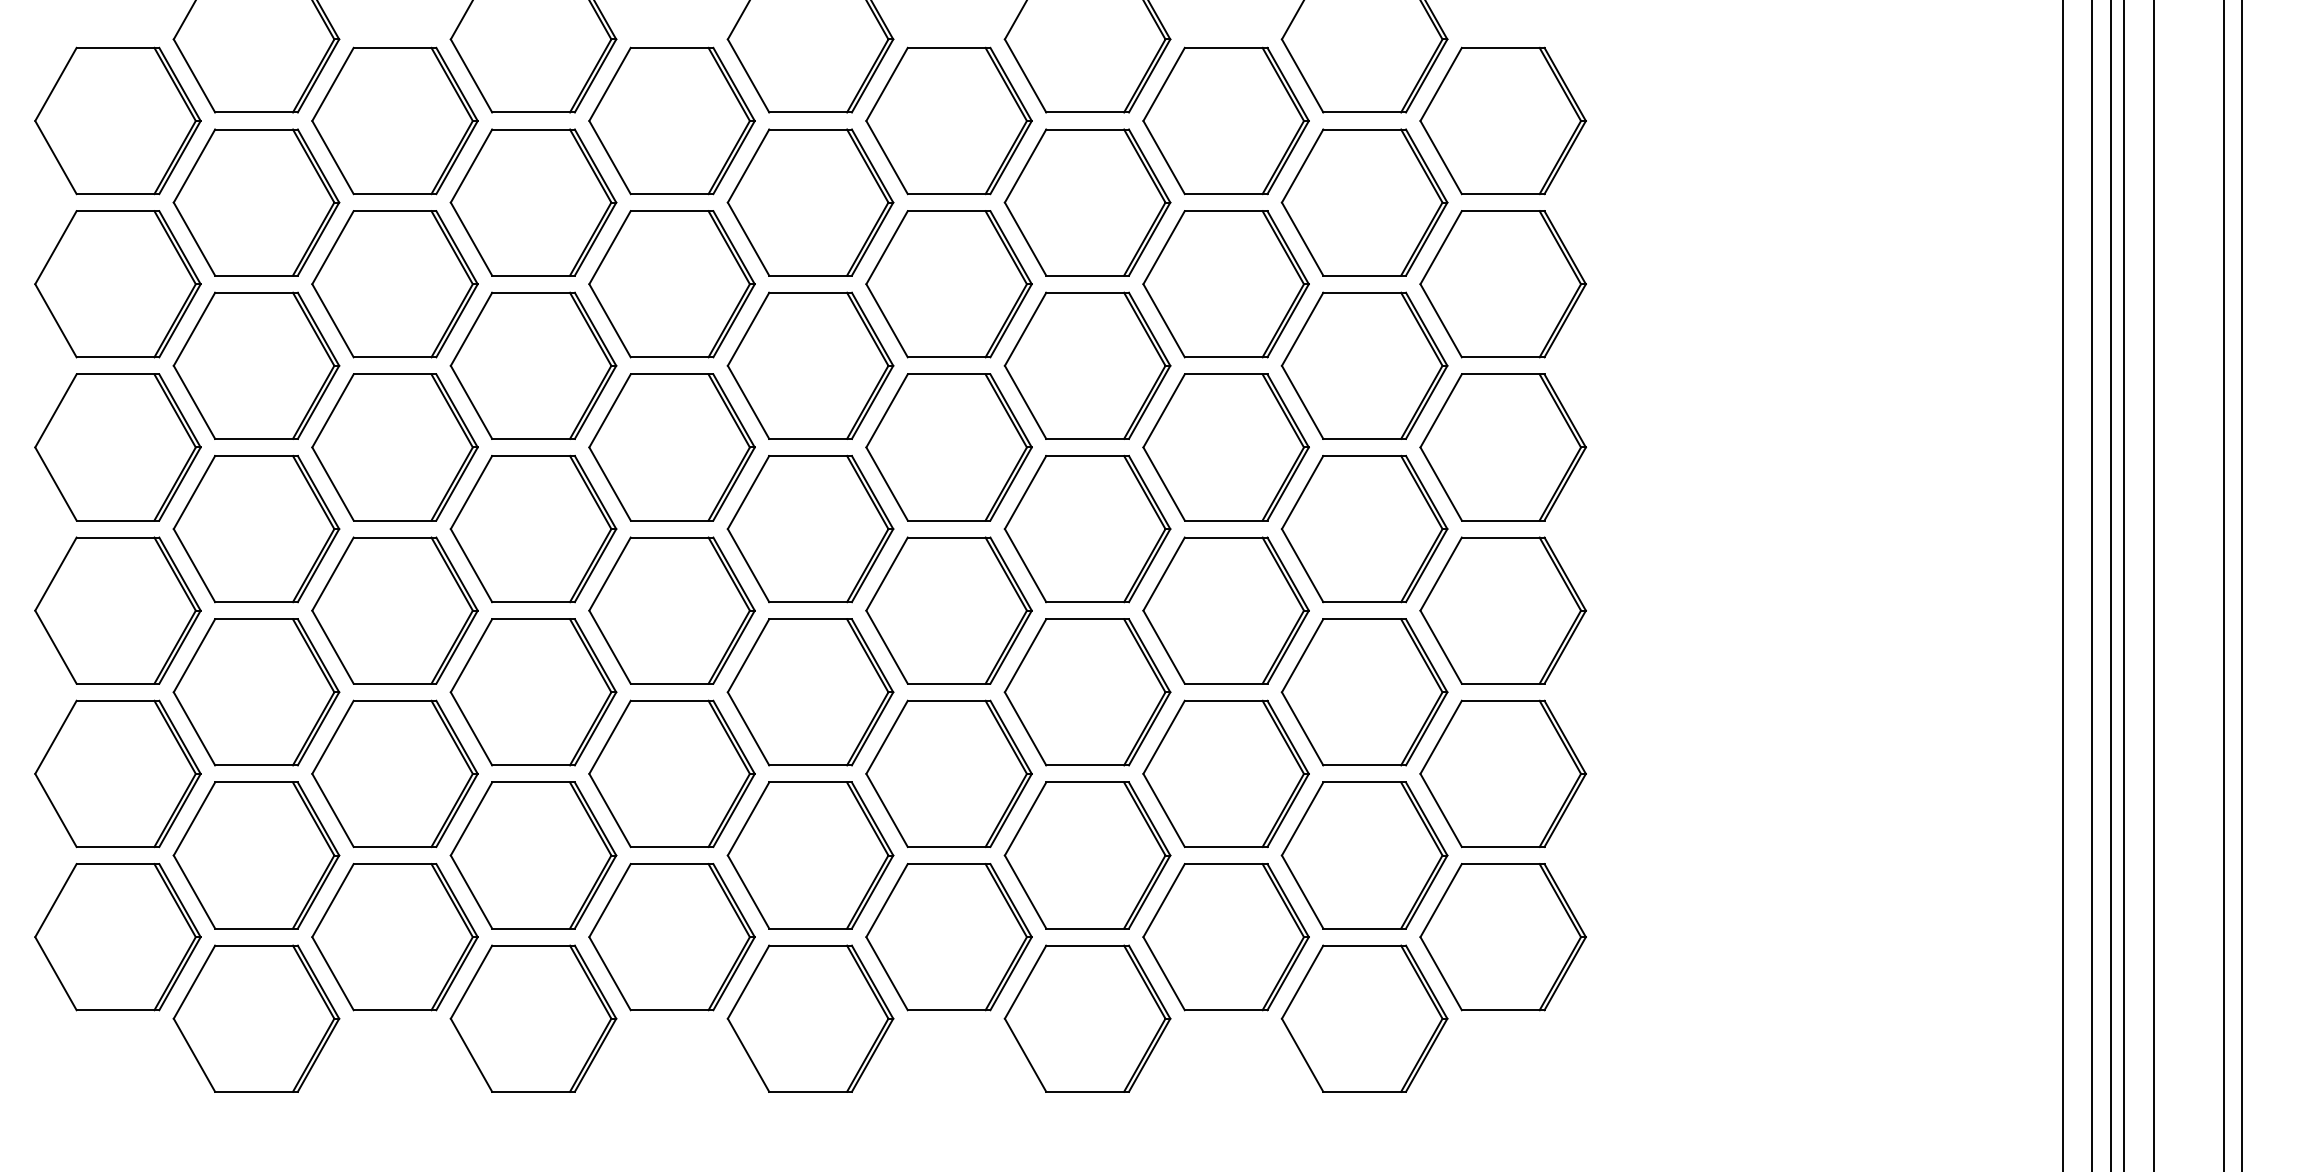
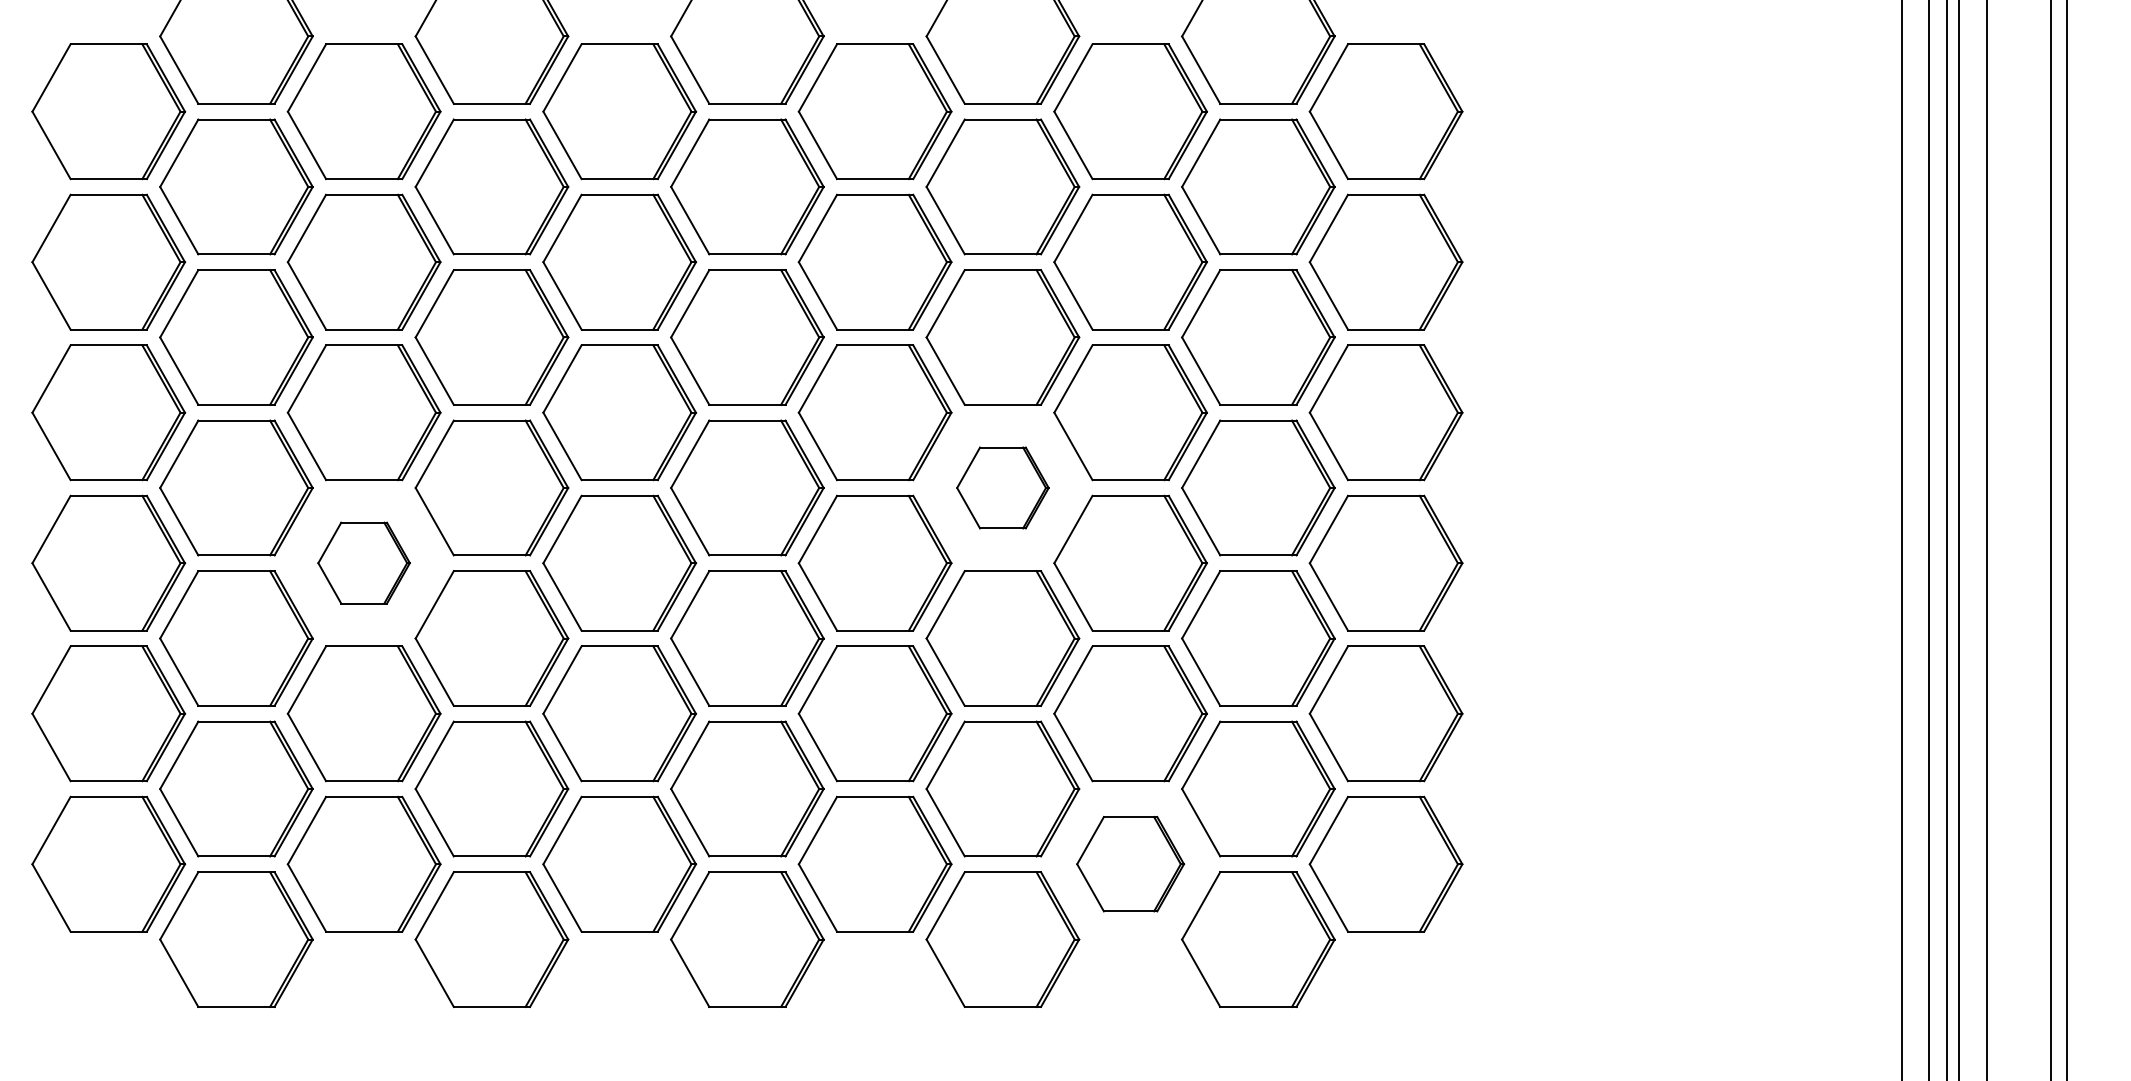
part: (1087, 528) -> (1002, 487), size x0.6
part: (394, 609) -> (363, 562), size x0.6
part: (1225, 936) -> (1130, 863), size x0.7

